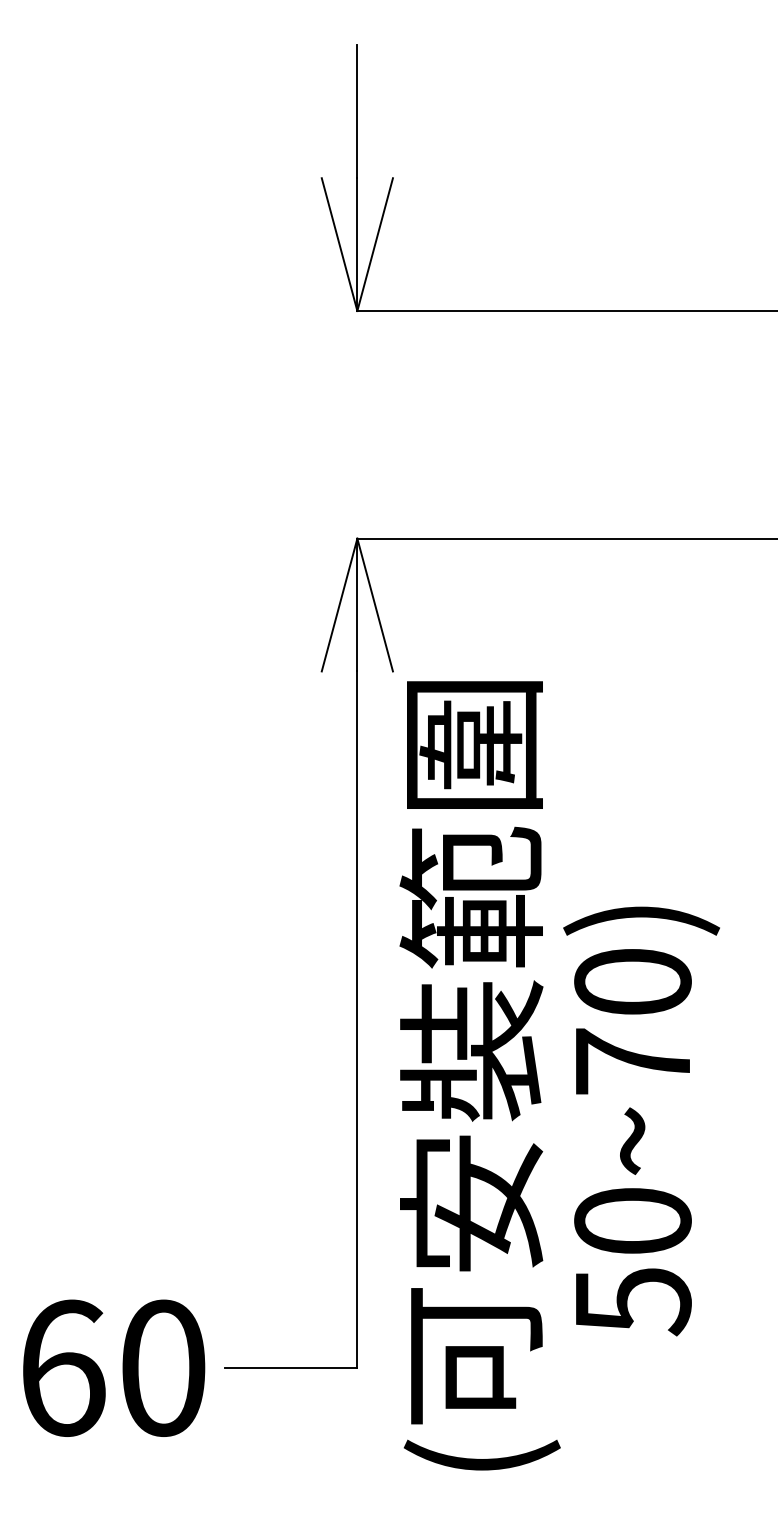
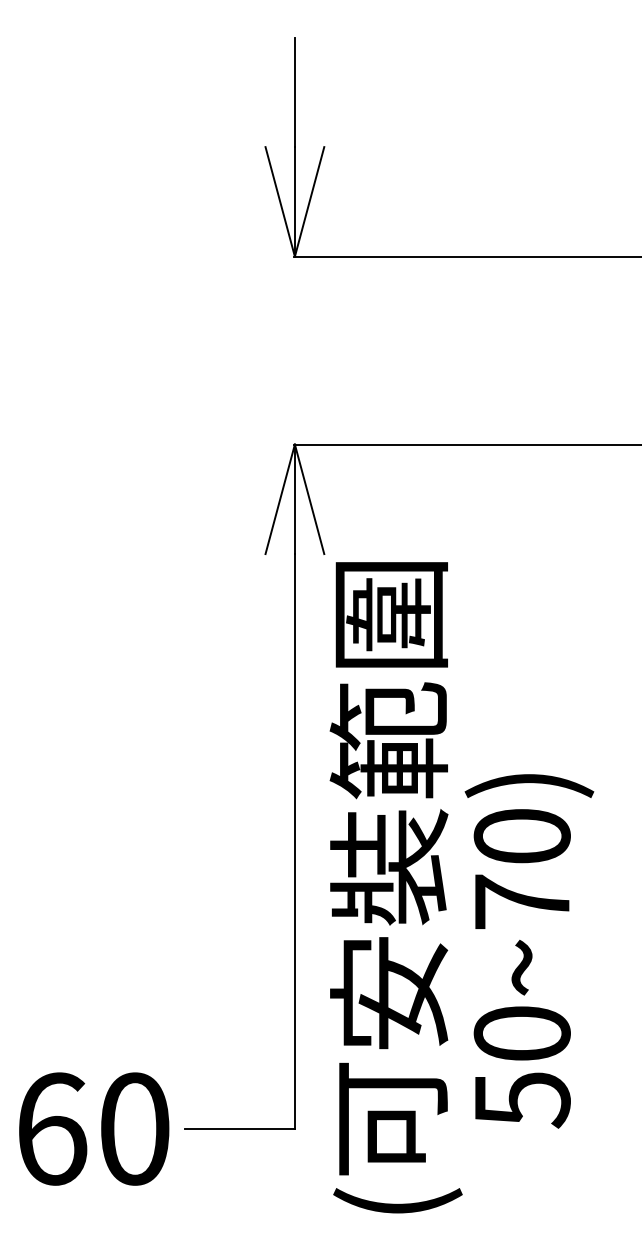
text: (641, 1121) -> (529, 951), moved

